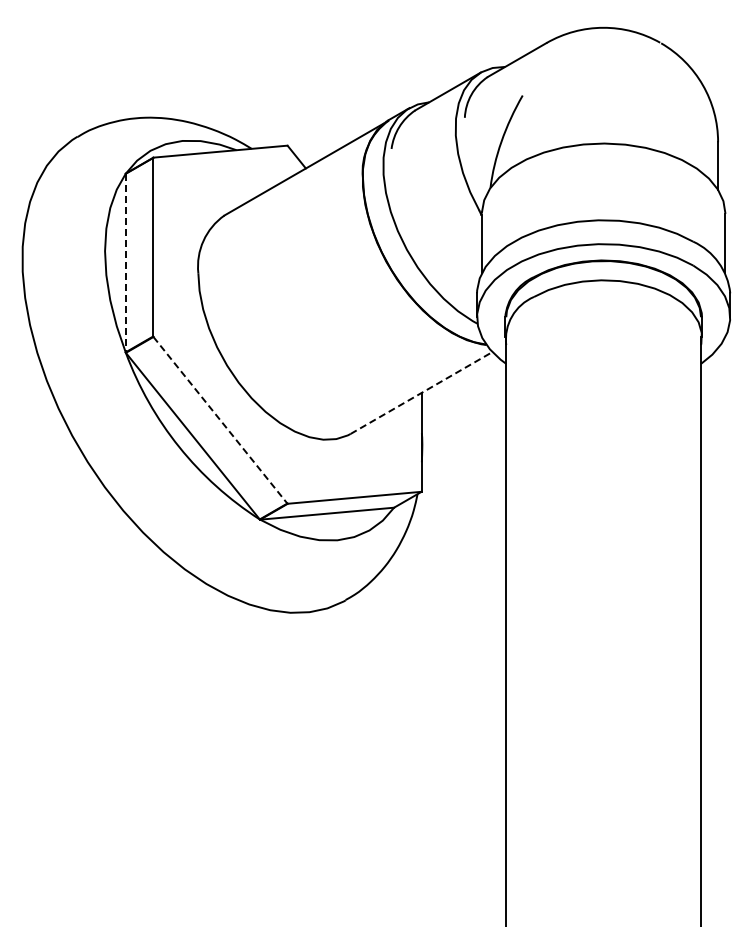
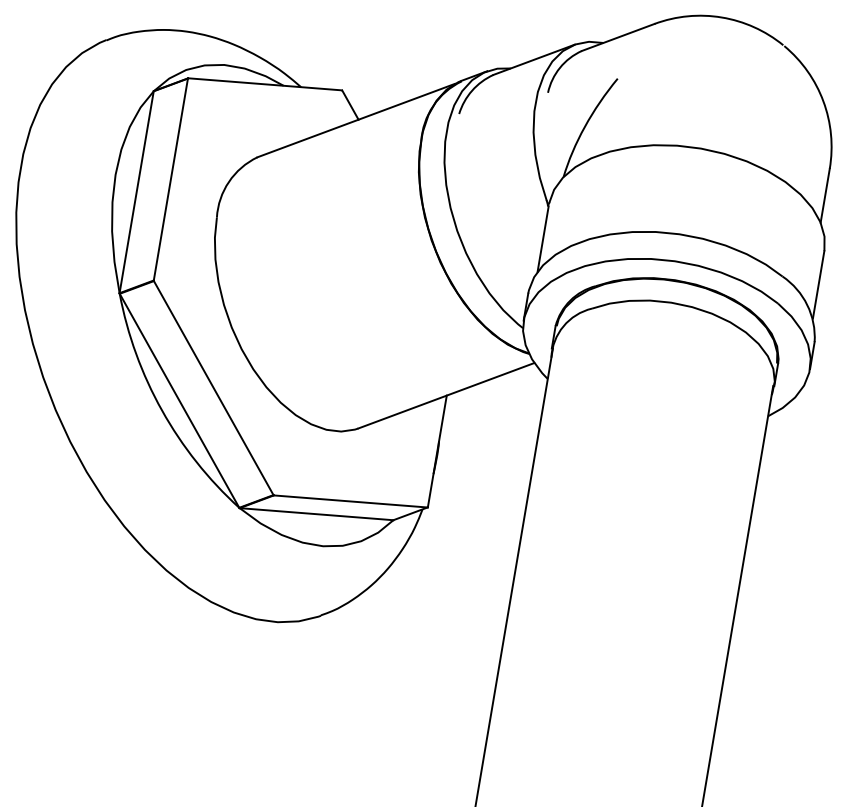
line: (125, 263) -> (136, 192), dashed -> solid
line: (421, 393) -> (446, 396), dashed -> solid
line: (220, 420) -> (213, 388), dashed -> solid

